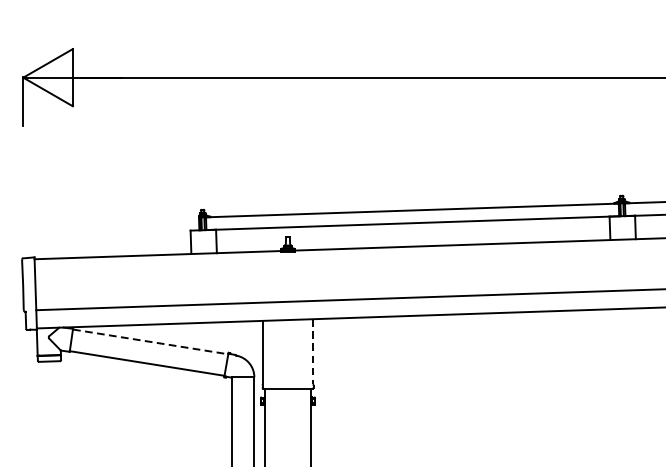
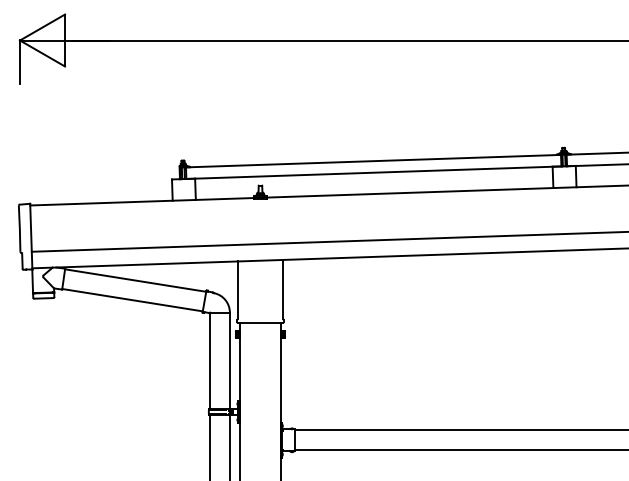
line: (151, 341) -> (136, 280), dashed -> solid
line: (313, 351) -> (283, 289), dashed -> solid

